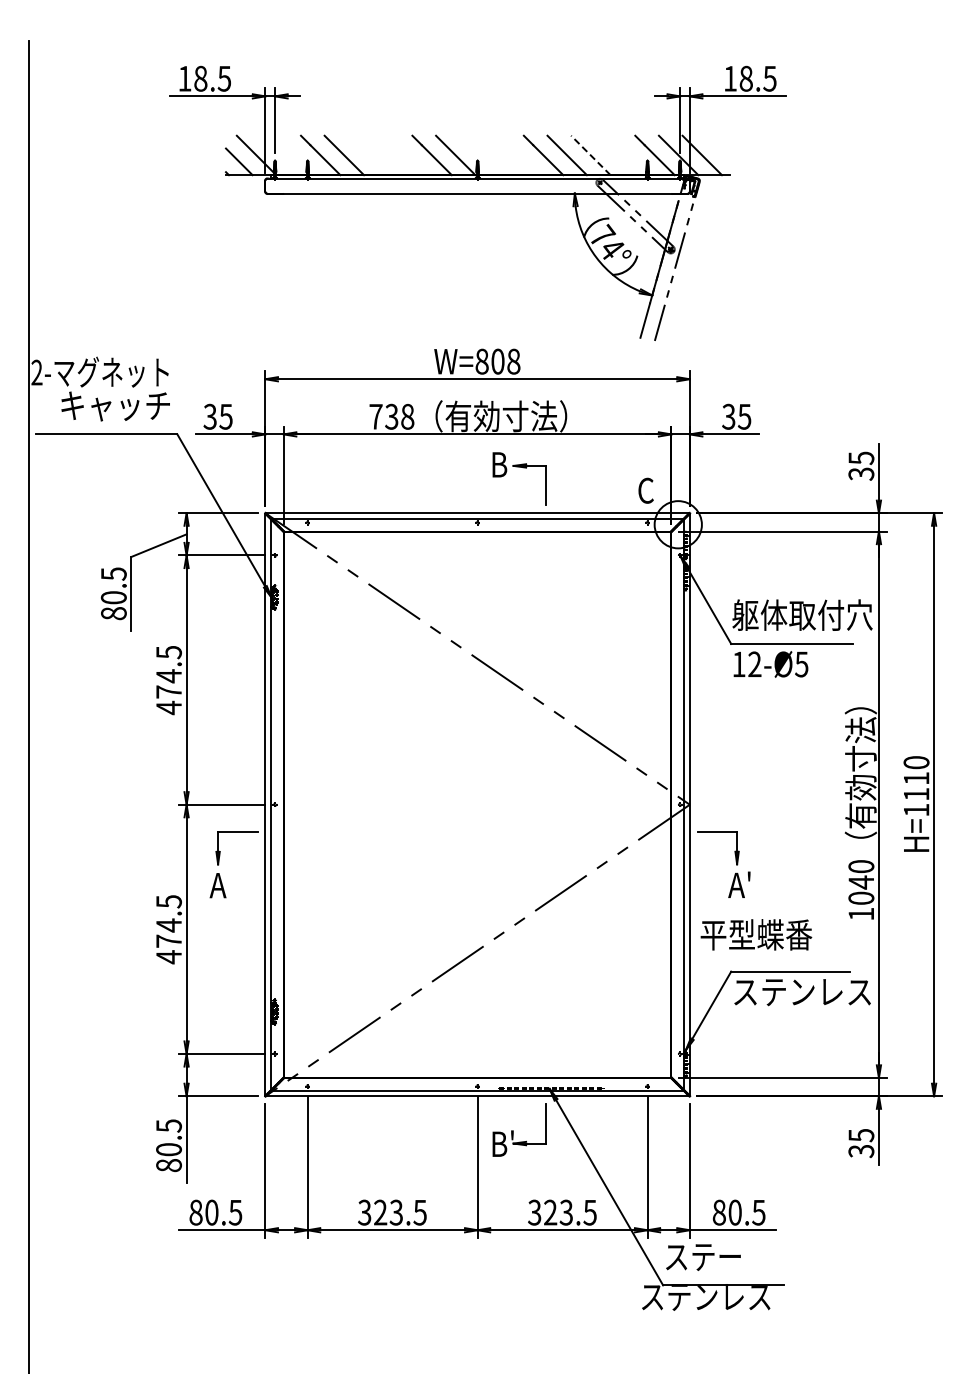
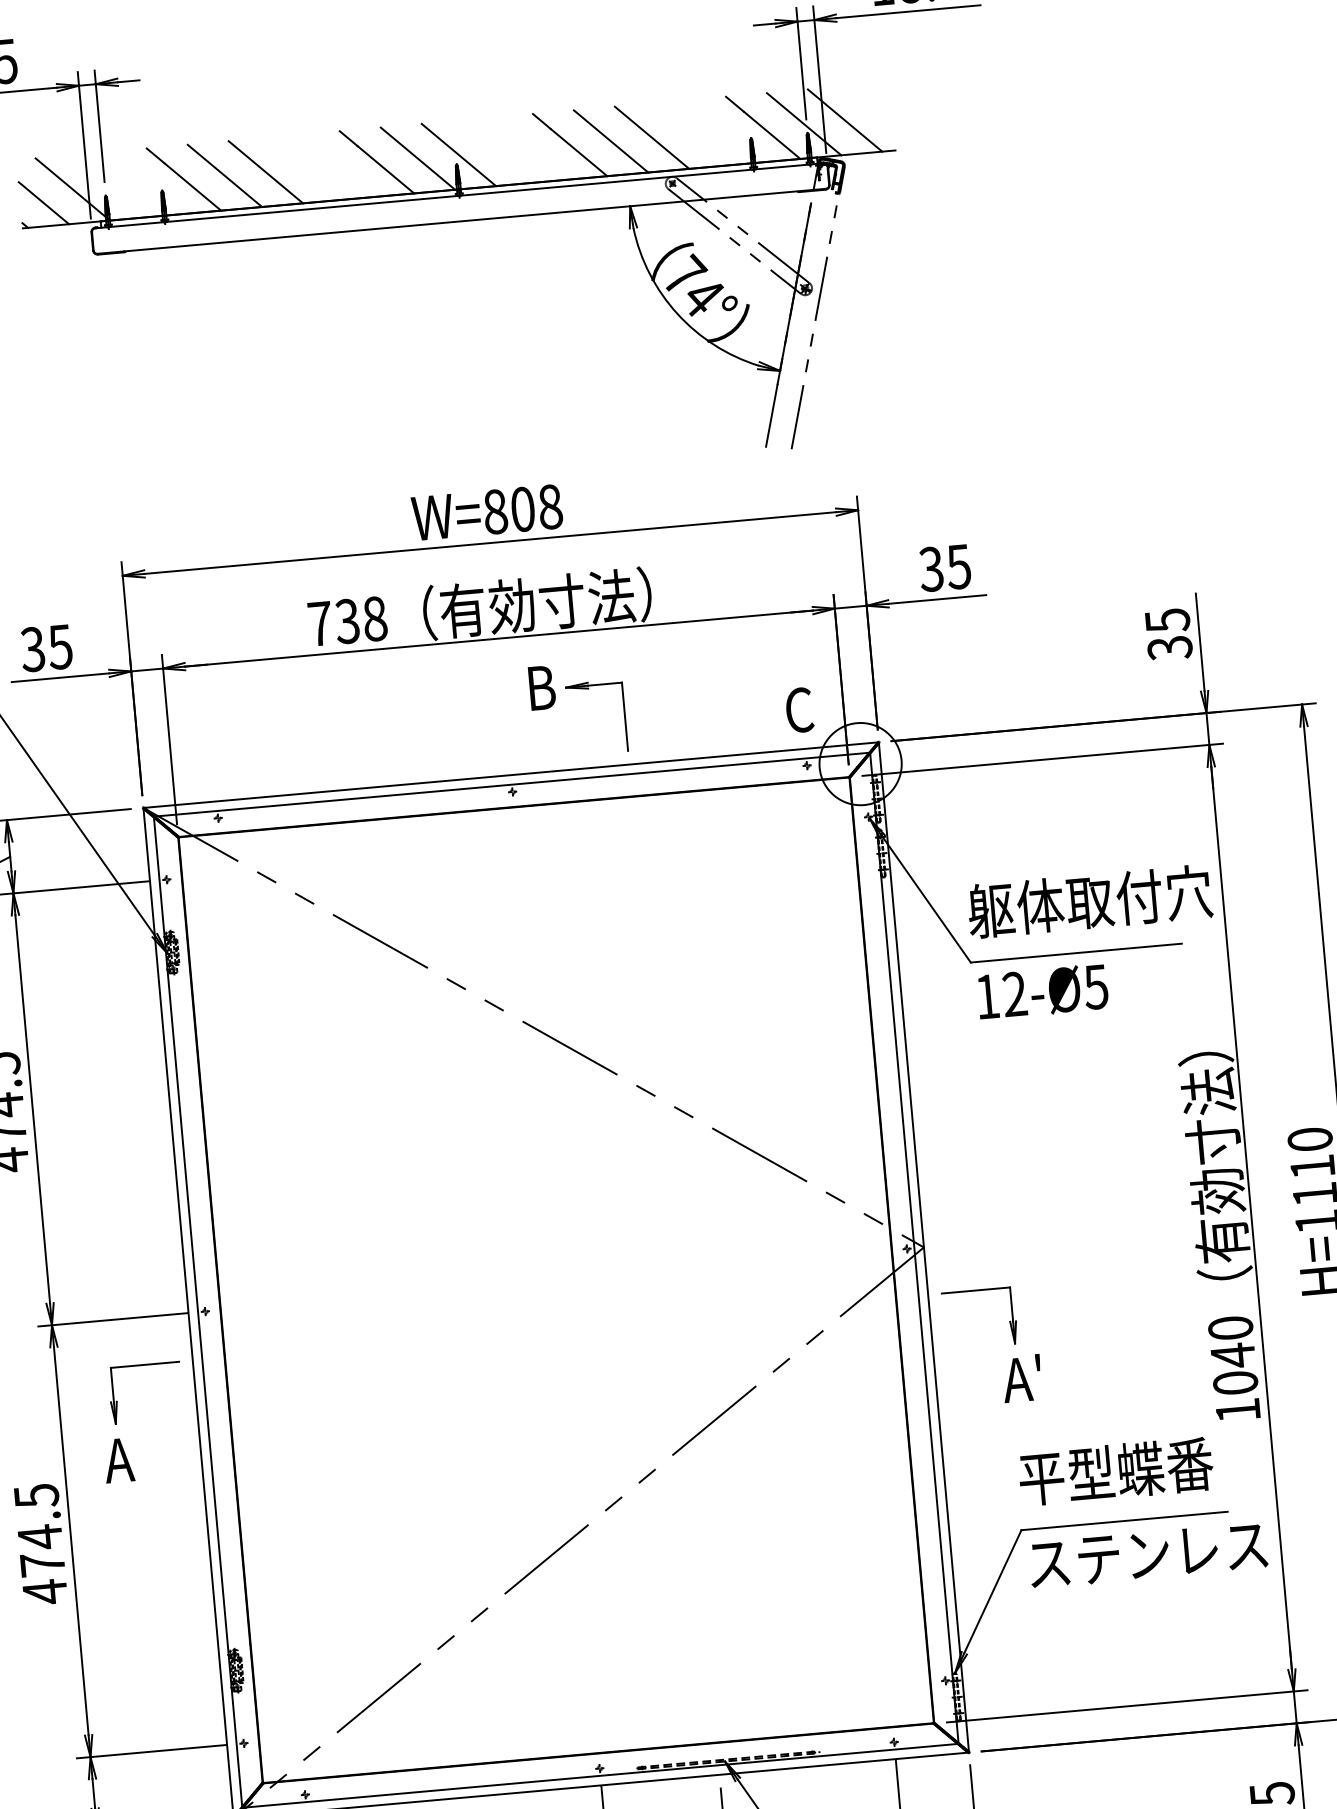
line: (367, 155) -> (265, 172), added
line: (479, 155) -> (459, 155), added
line: (590, 155) -> (651, 137), dashed -> solid
text: (756, 934) -> (1116, 1470), moved

